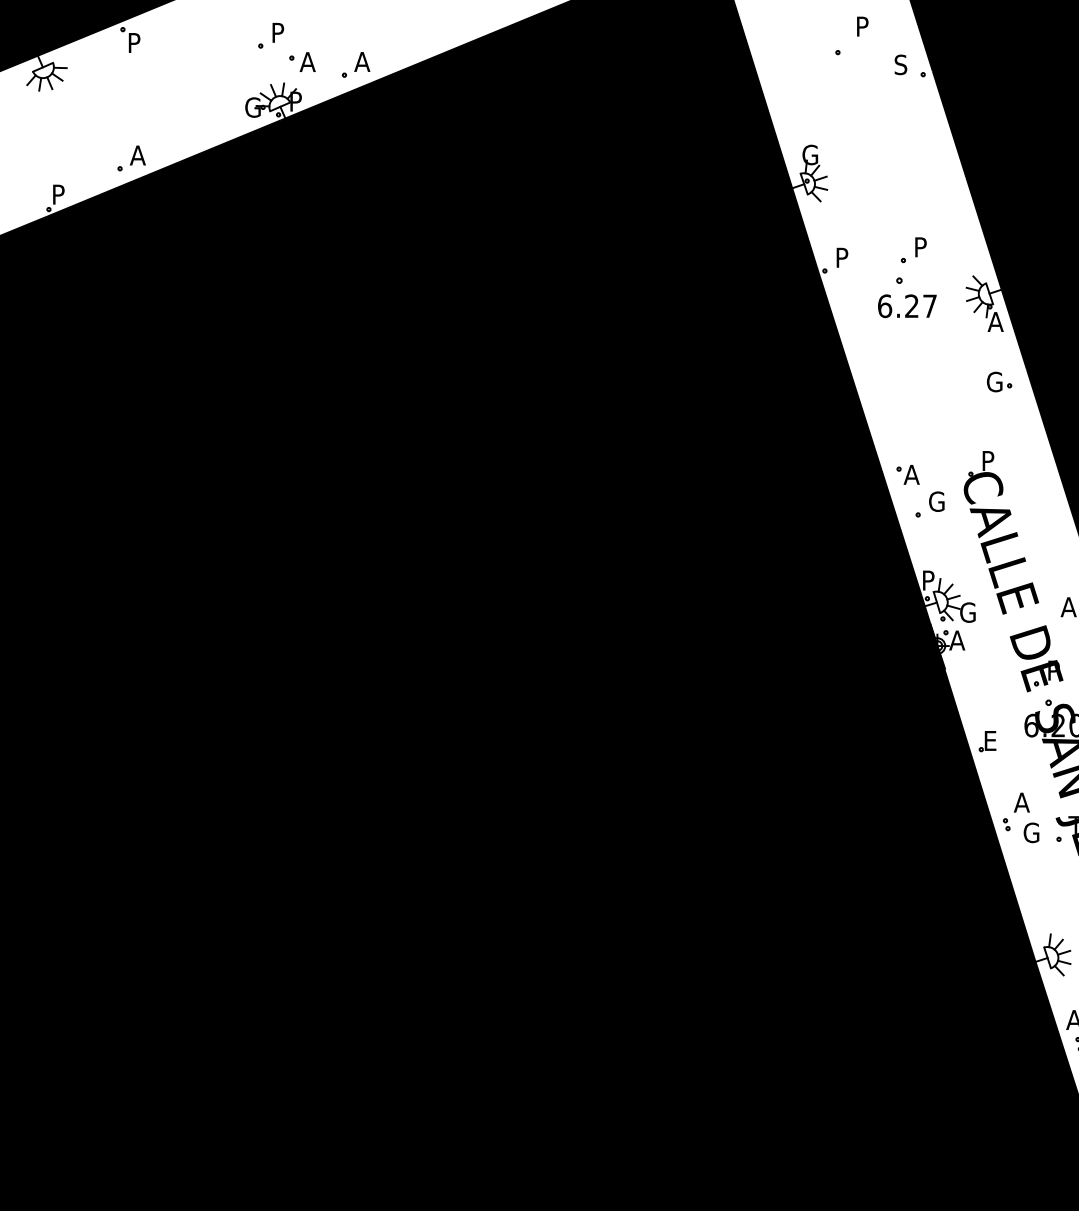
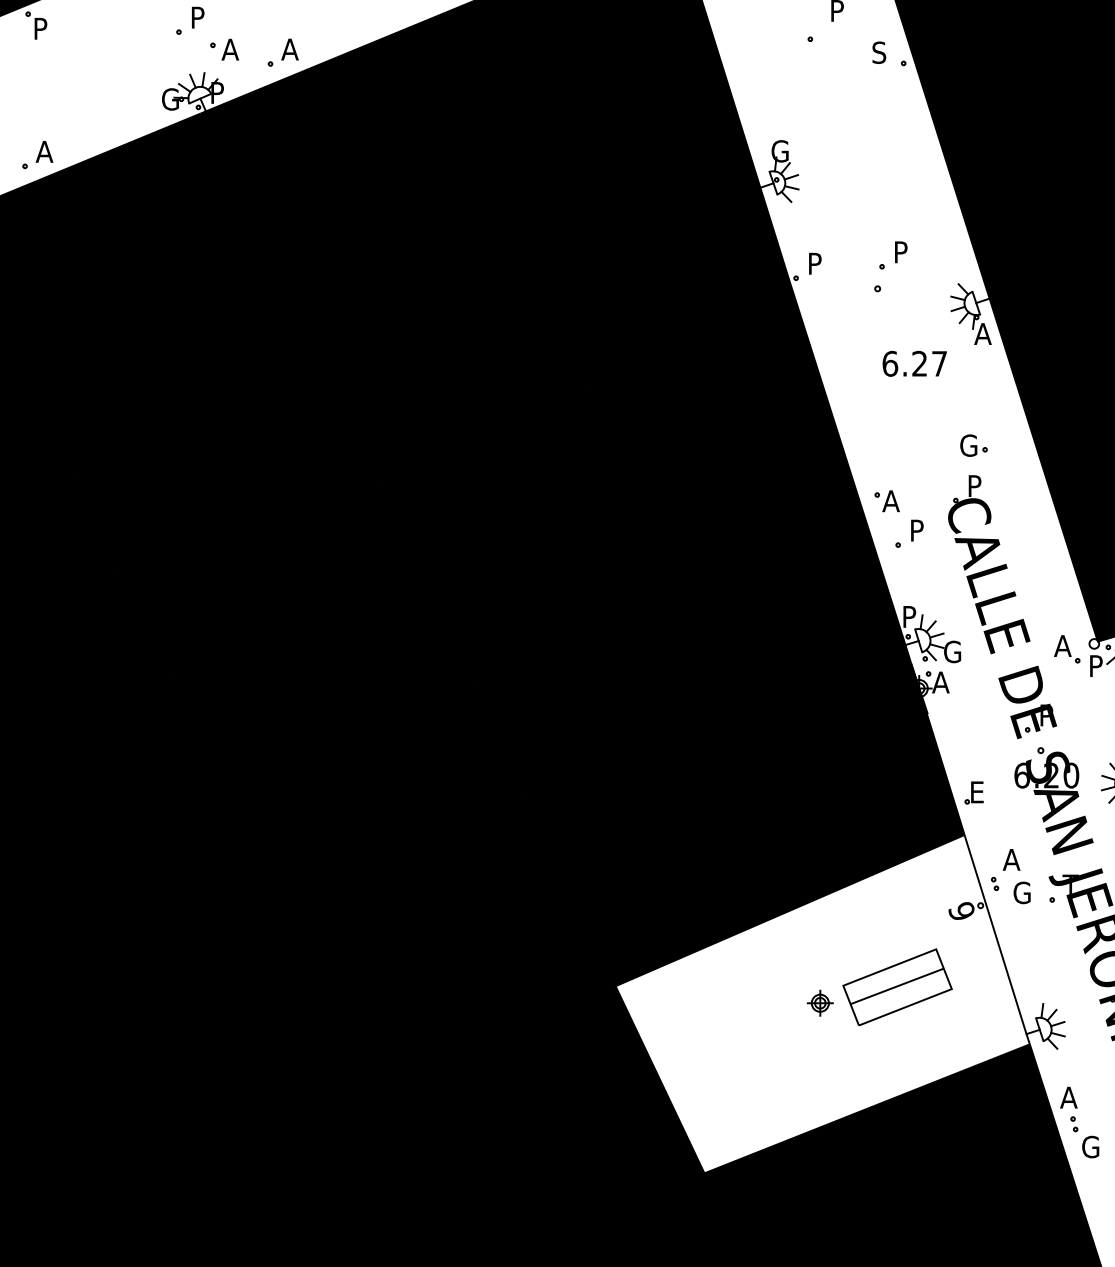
text: (907, 306) -> (914, 364), moved
part: (999, 381) -> (974, 445), moved
text: (936, 501) -> (918, 530), G -> P
fill: (848, 934) -> (821, 1004), removed

